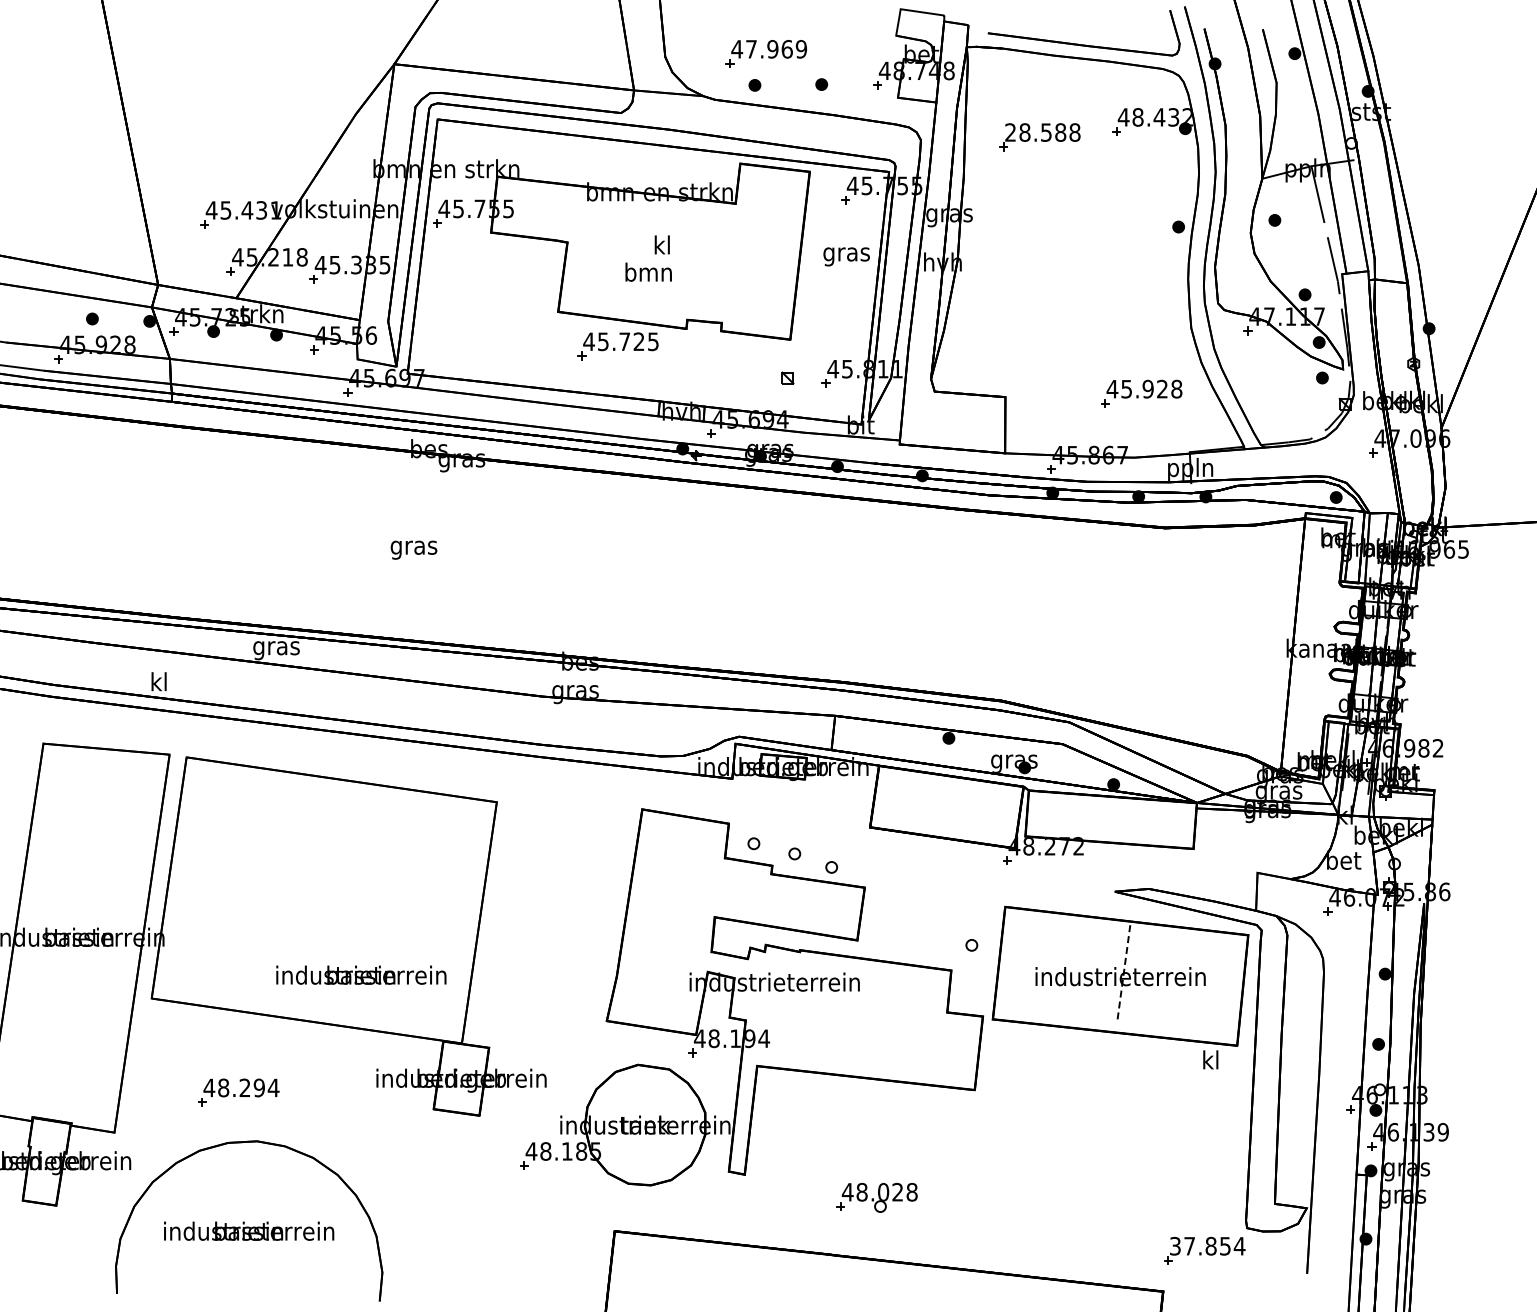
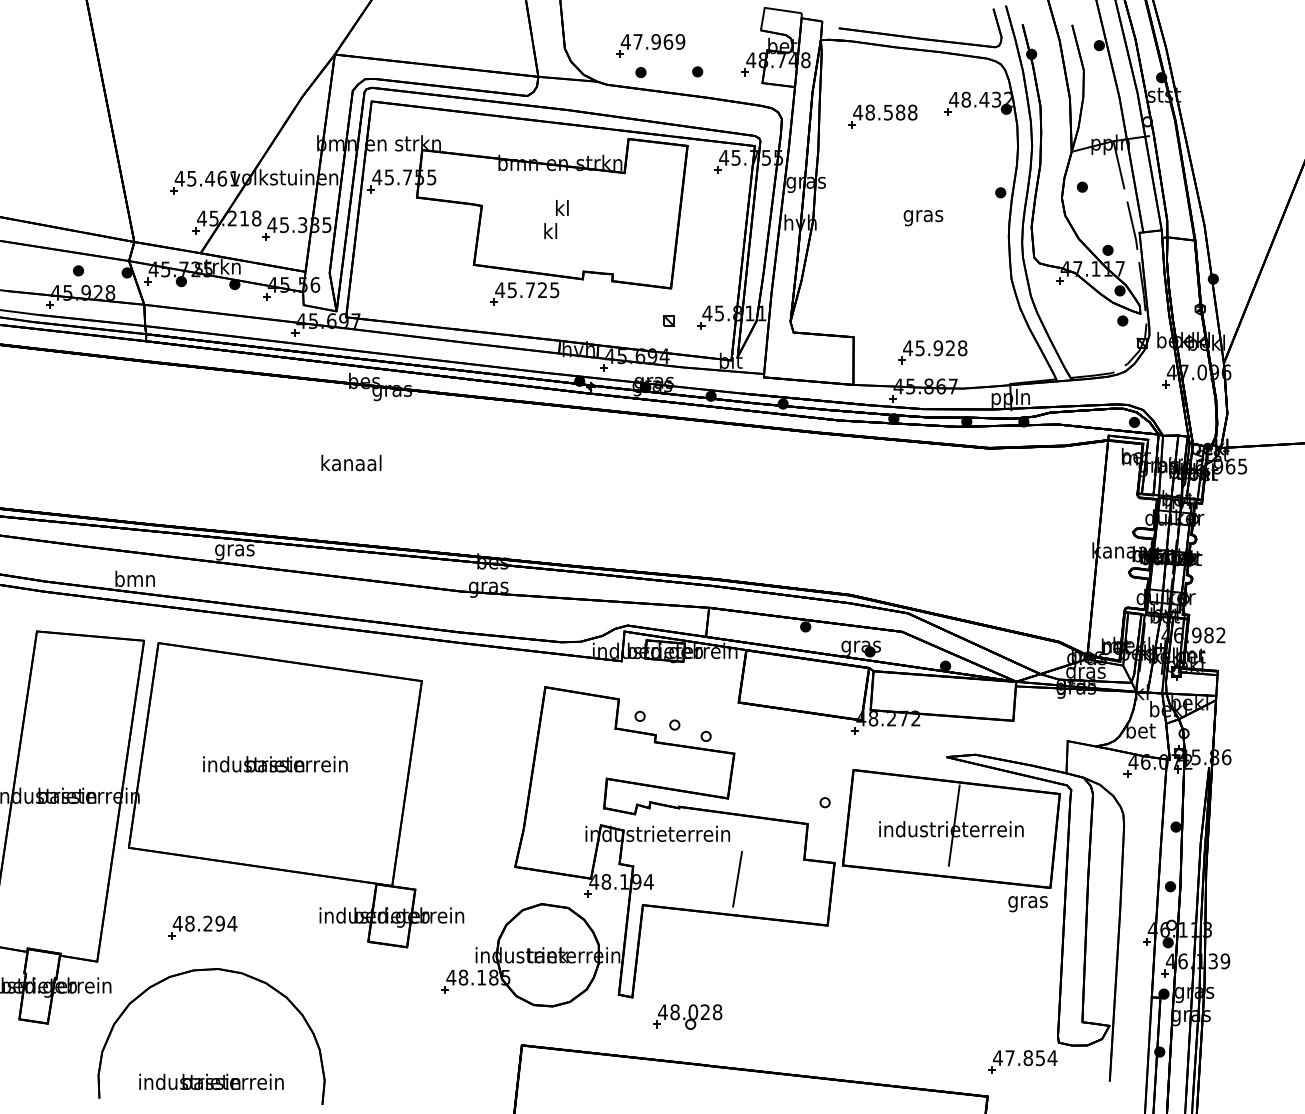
text: (1010, 132) -> (857, 112), 28.588 -> 48.588
text: (261, 210) -> (222, 178), 45.431 -> 45.461
text: (846, 256) -> (923, 217), moved
text: (648, 271) -> (550, 230), bmn -> kl
part: (1141, 393) -> (932, 351), moved
text: (413, 547) -> (351, 464), gras -> kanaal
text: (159, 681) -> (135, 578), kl -> bmn
line: (1123, 972) -> (953, 825), dashed -> solid
text: (361, 974) -> (275, 763), moved
line: (868, 1035) -> (737, 879), added
text: (1210, 1062) -> (1027, 902), kl -> gras
part: (876, 1197) -> (687, 1016), moved
text: (249, 1230) -> (211, 1081), moved
text: (1175, 1245) -> (998, 1057), 37.854 -> 47.854

